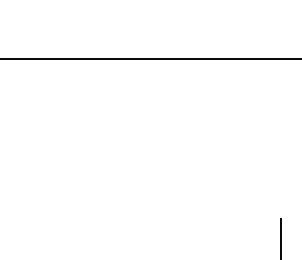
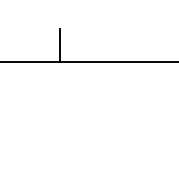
line: (82, 38) -> (60, 45), added

